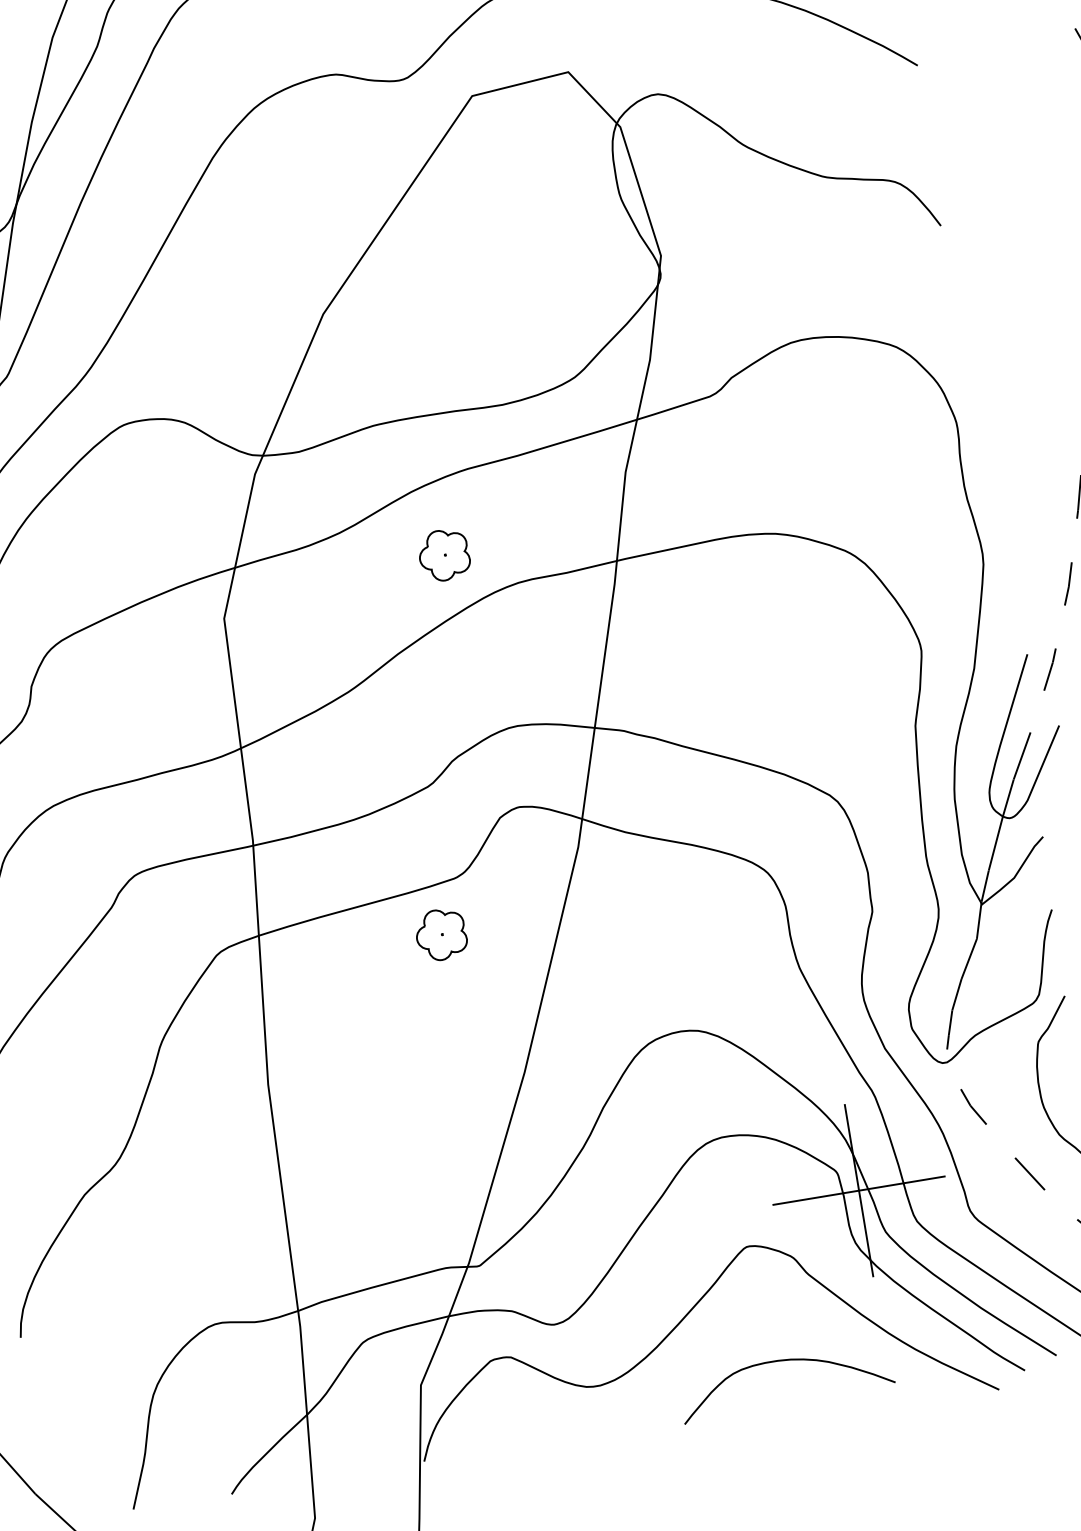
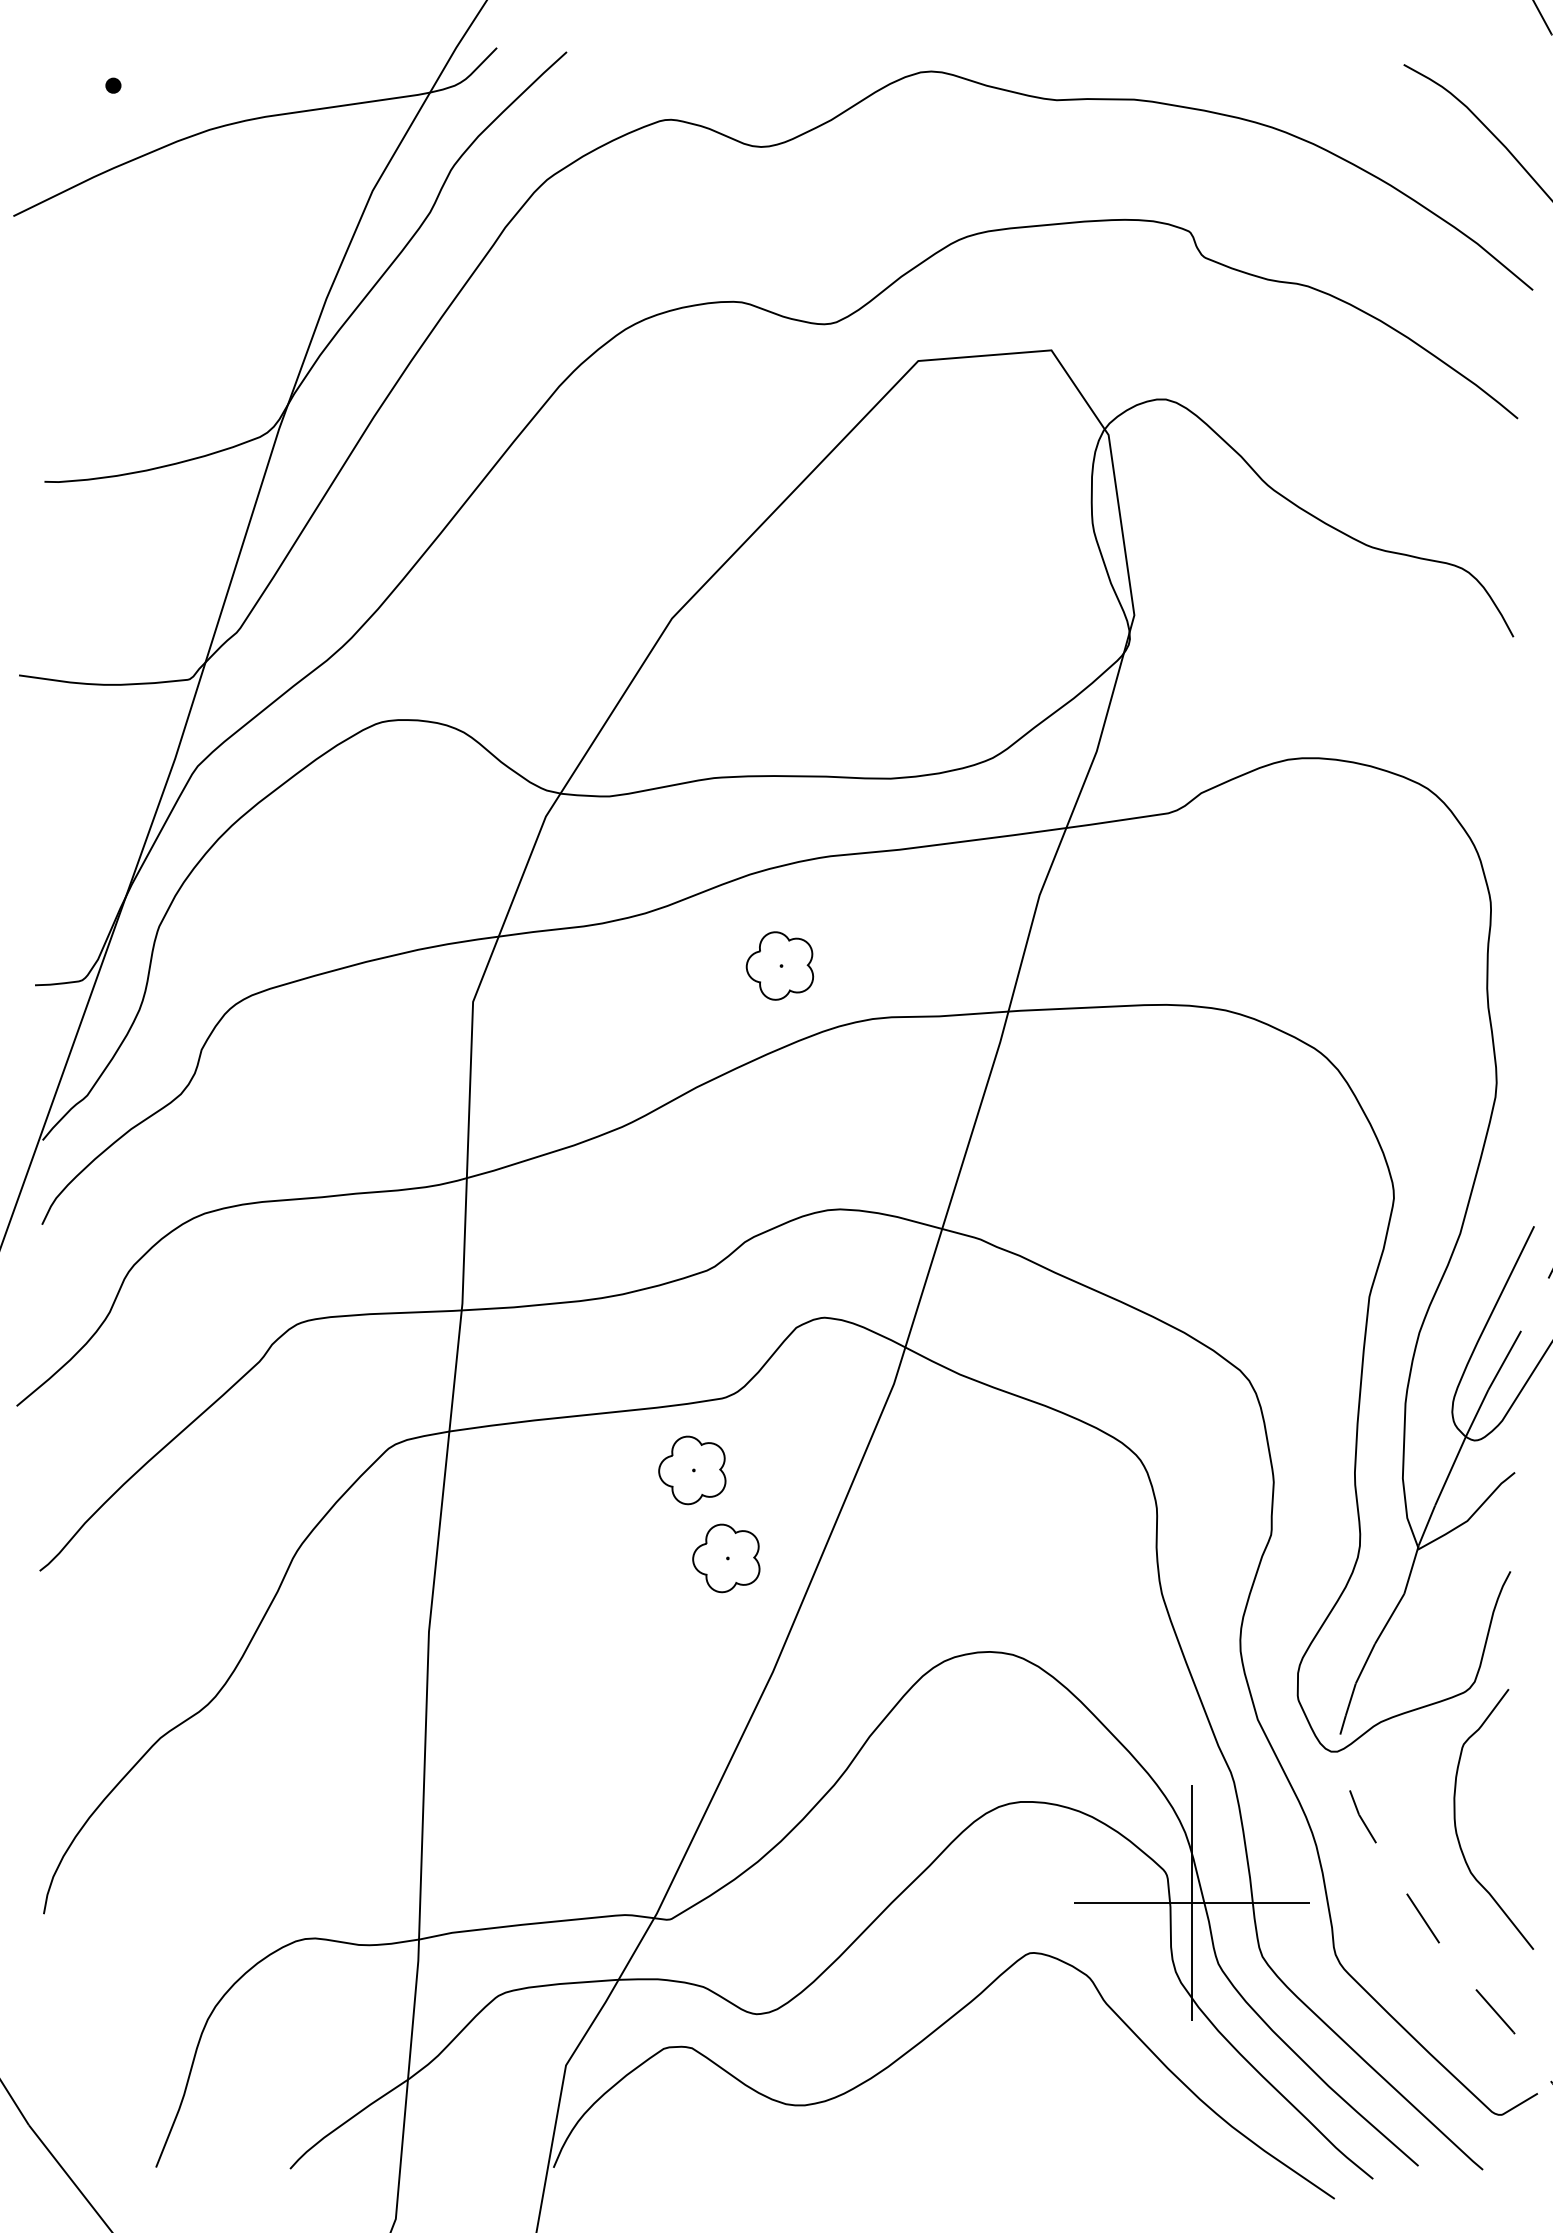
part: (476, 995) -> (726, 1558), added
curve: (784, 1361) -> (1055, 2113), removed

